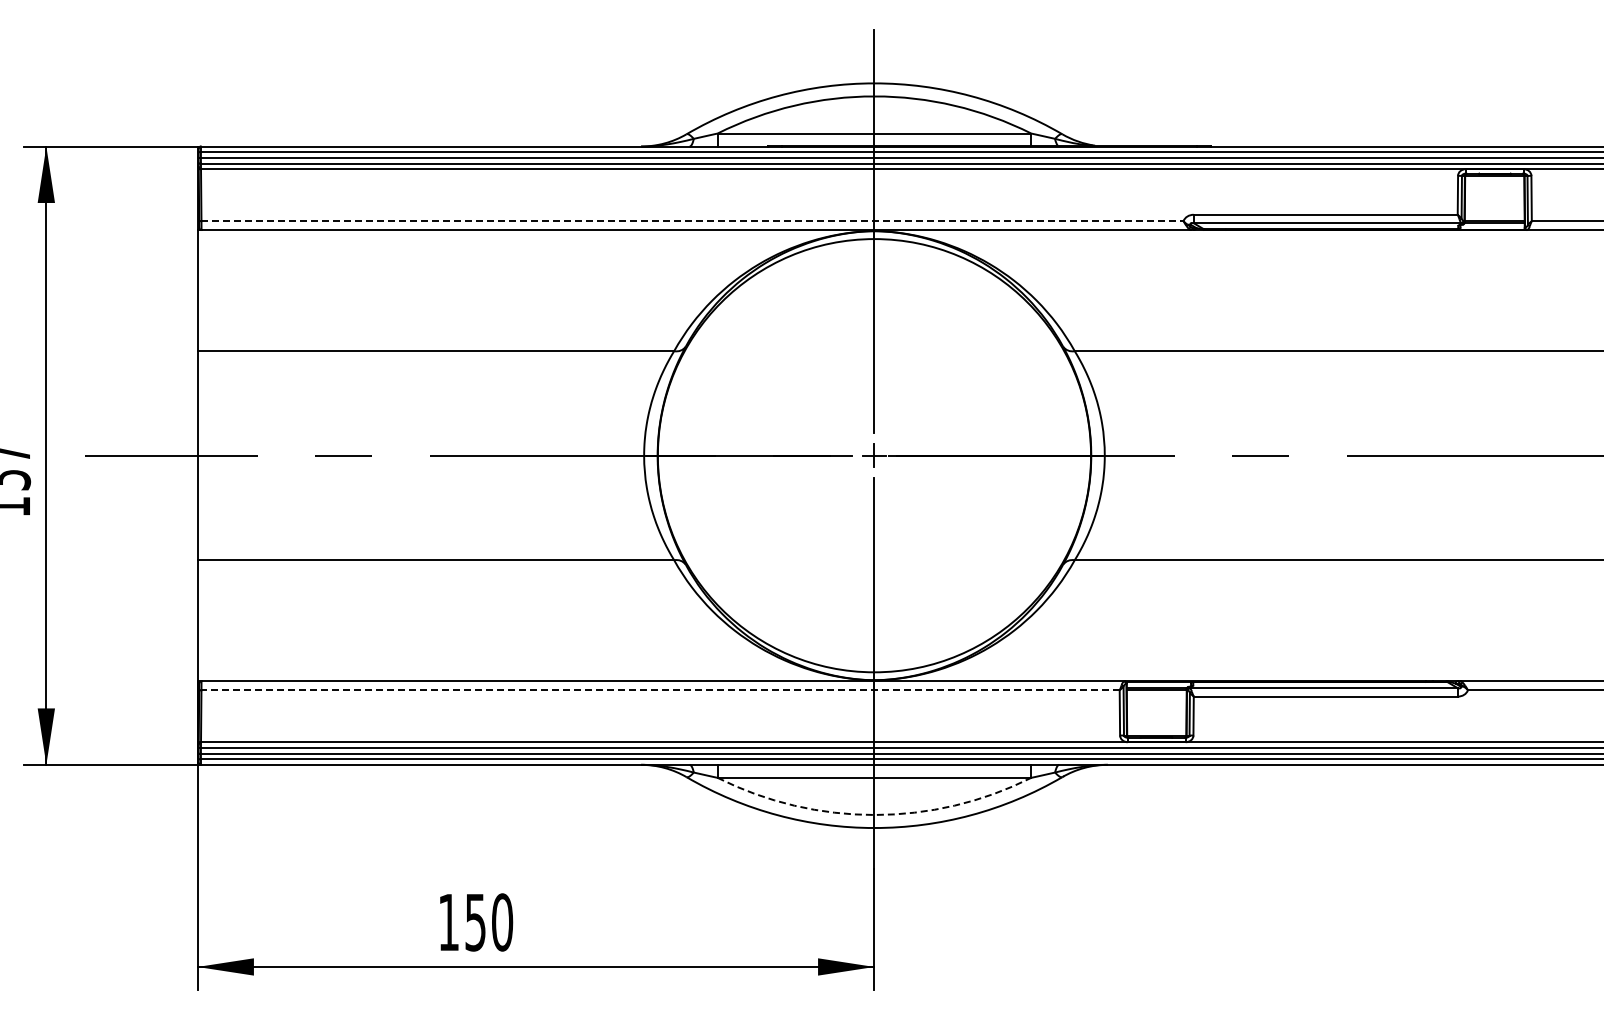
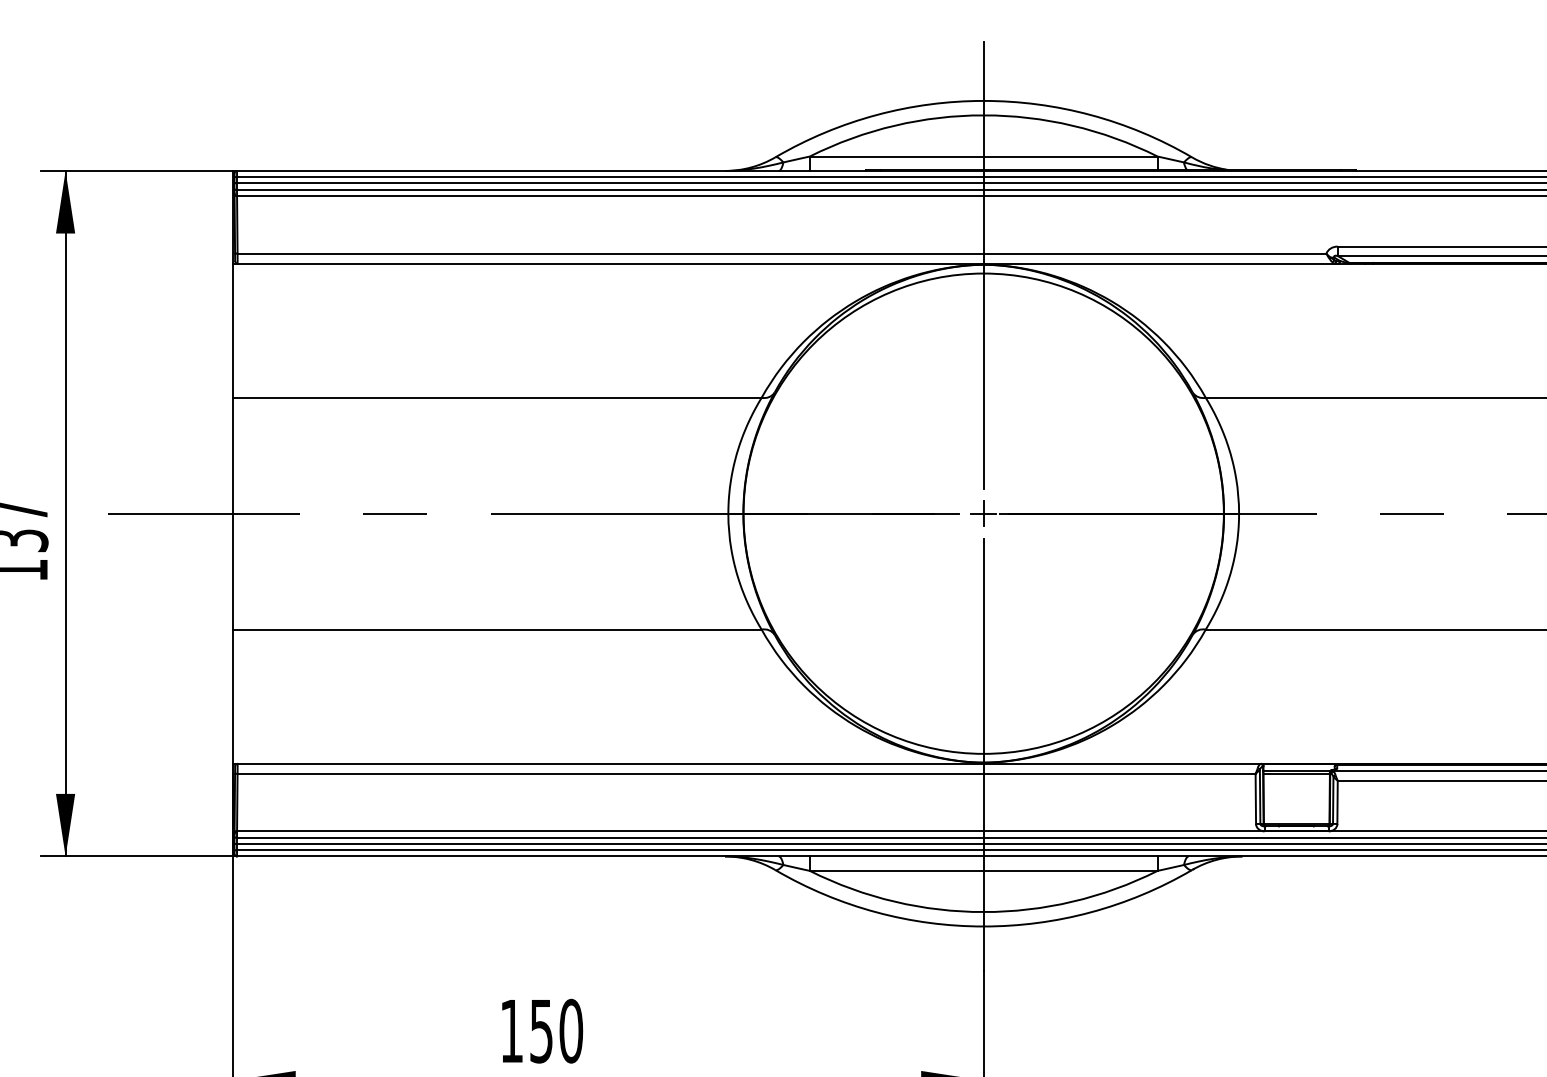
line: (693, 221) -> (783, 254), dashed -> solid
line: (660, 690) -> (746, 774), dashed -> solid
arc: (874, 814) -> (983, 911), dashed -> solid

